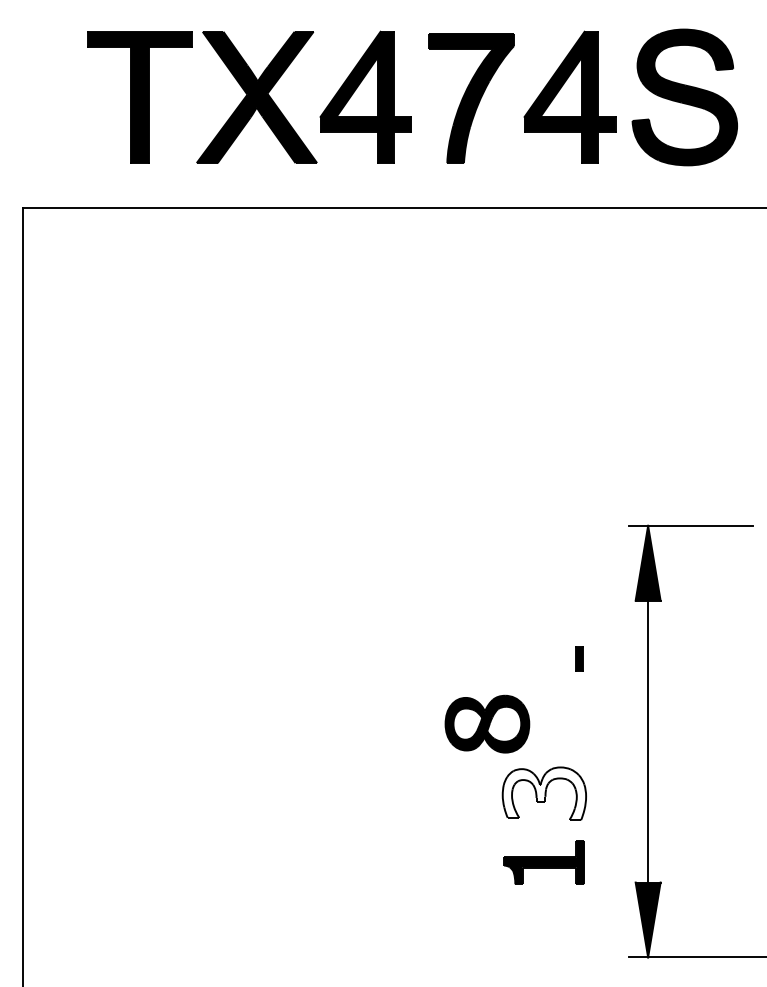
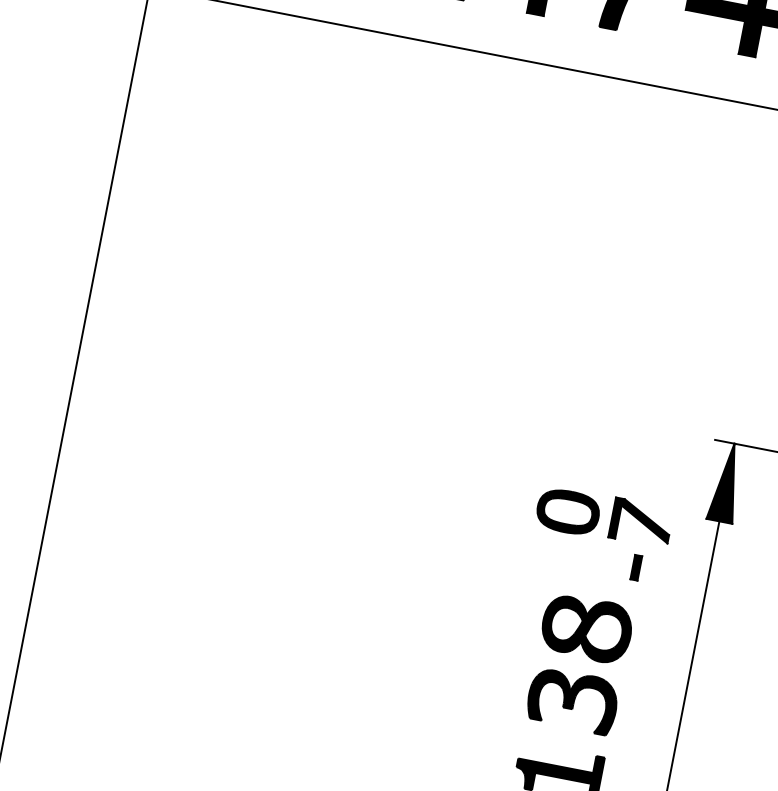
part: (575, 616) -> (640, 523), added
part: (506, 619) -> (568, 512), added
part: (487, 723) -> (587, 627), moved
fill: (544, 793) -> (572, 700), added

